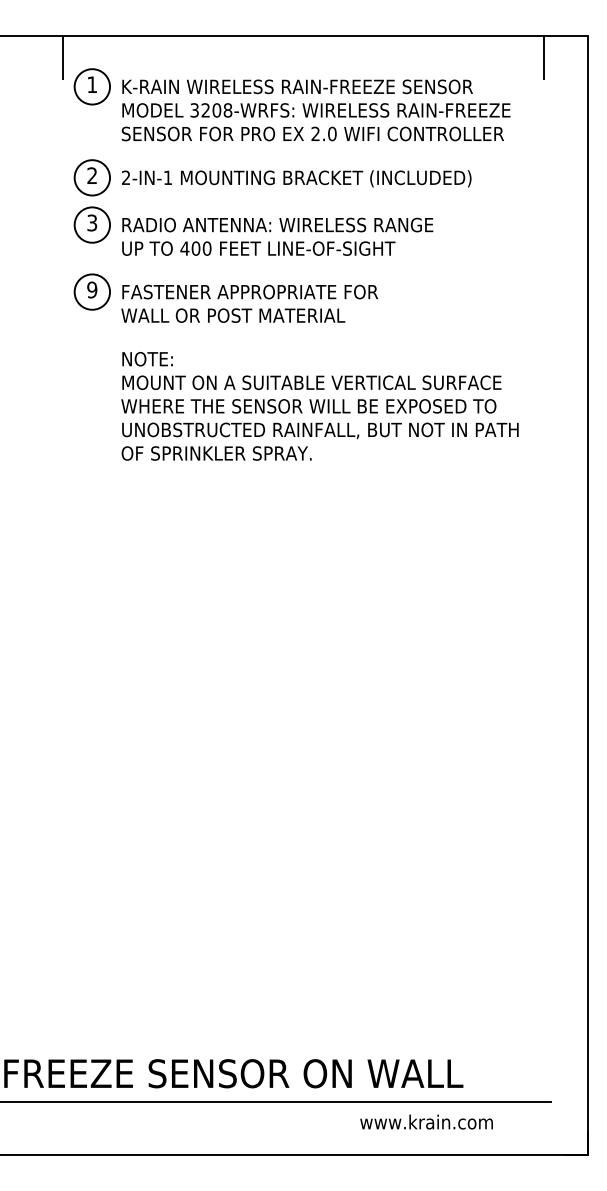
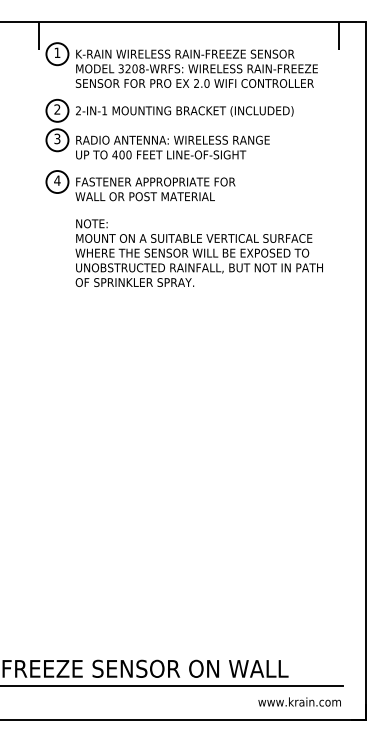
text: (92, 289) -> (57, 180), 9 -> 4
text: (426, 1121) -> (299, 701), moved

